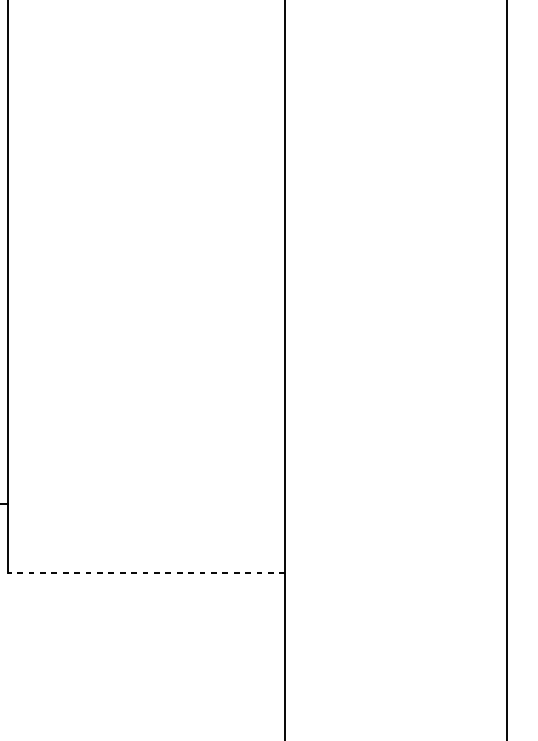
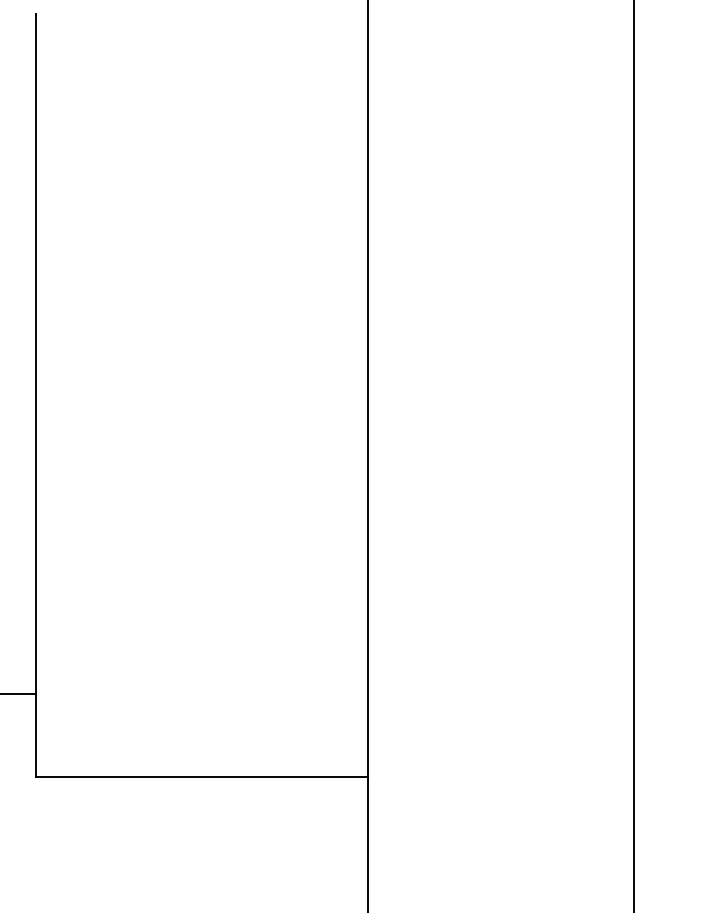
line: (146, 573) -> (202, 777), dashed -> solid

